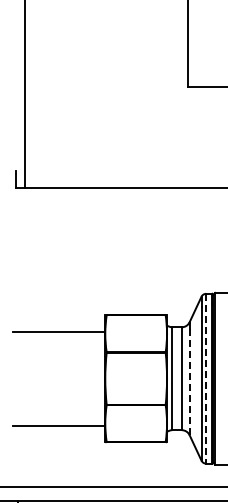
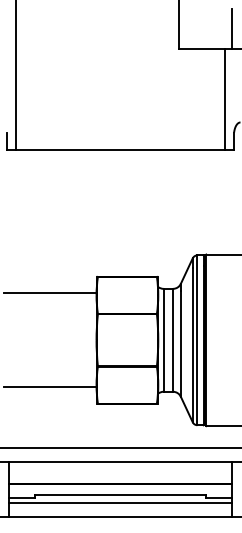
line: (206, 378) -> (197, 340), dashed -> solid
line: (189, 381) -> (180, 343), dashed -> solid

